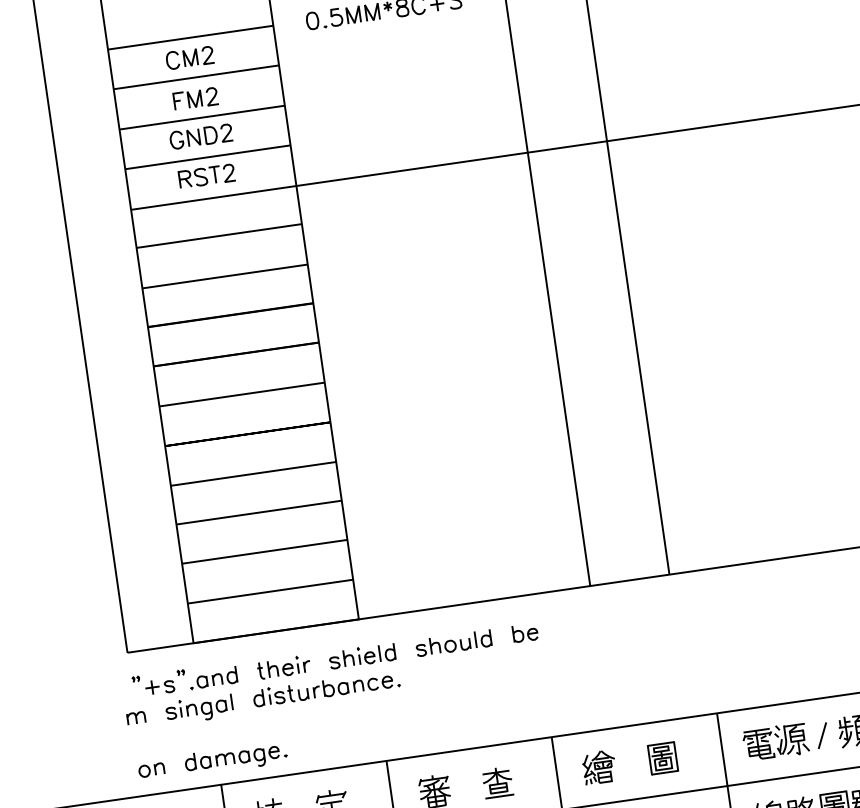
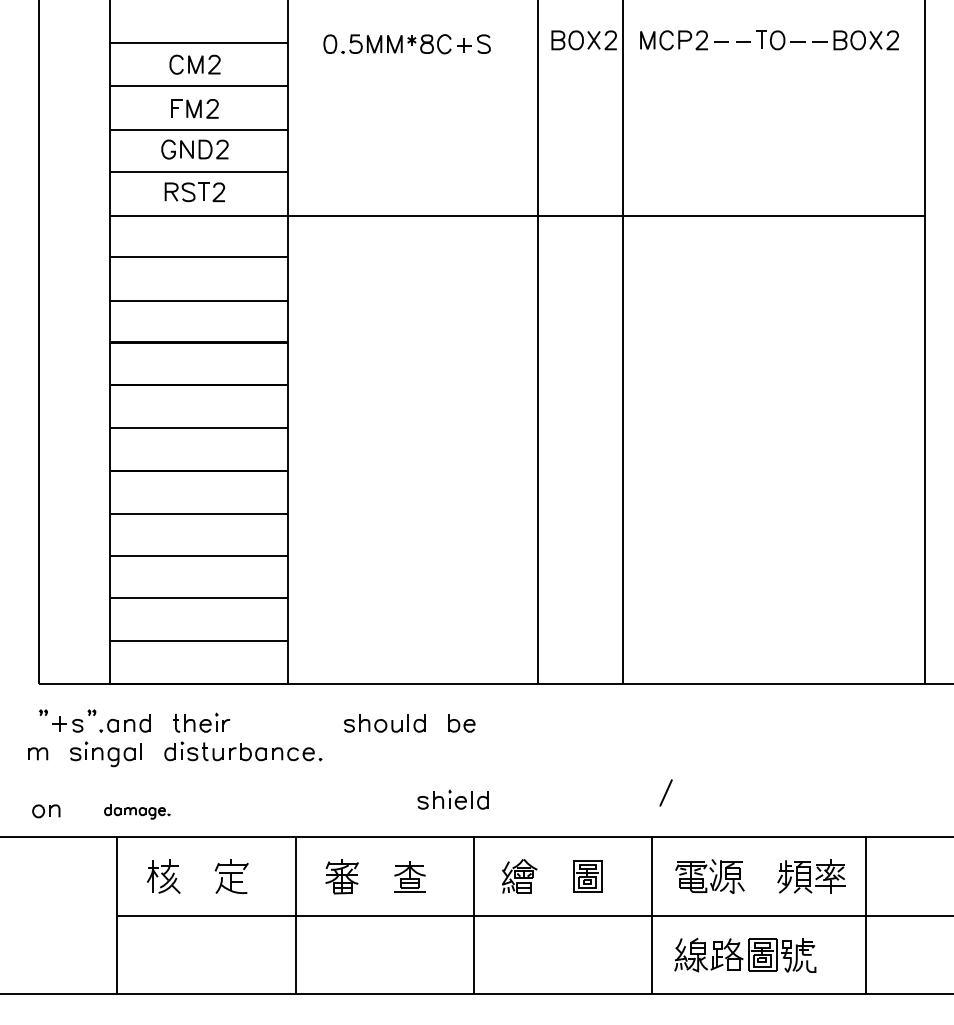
part: (361, 655) -> (452, 799), moved
line: (821, 735) -> (665, 792), moved
part: (236, 758) -> (137, 811), size x0.6

